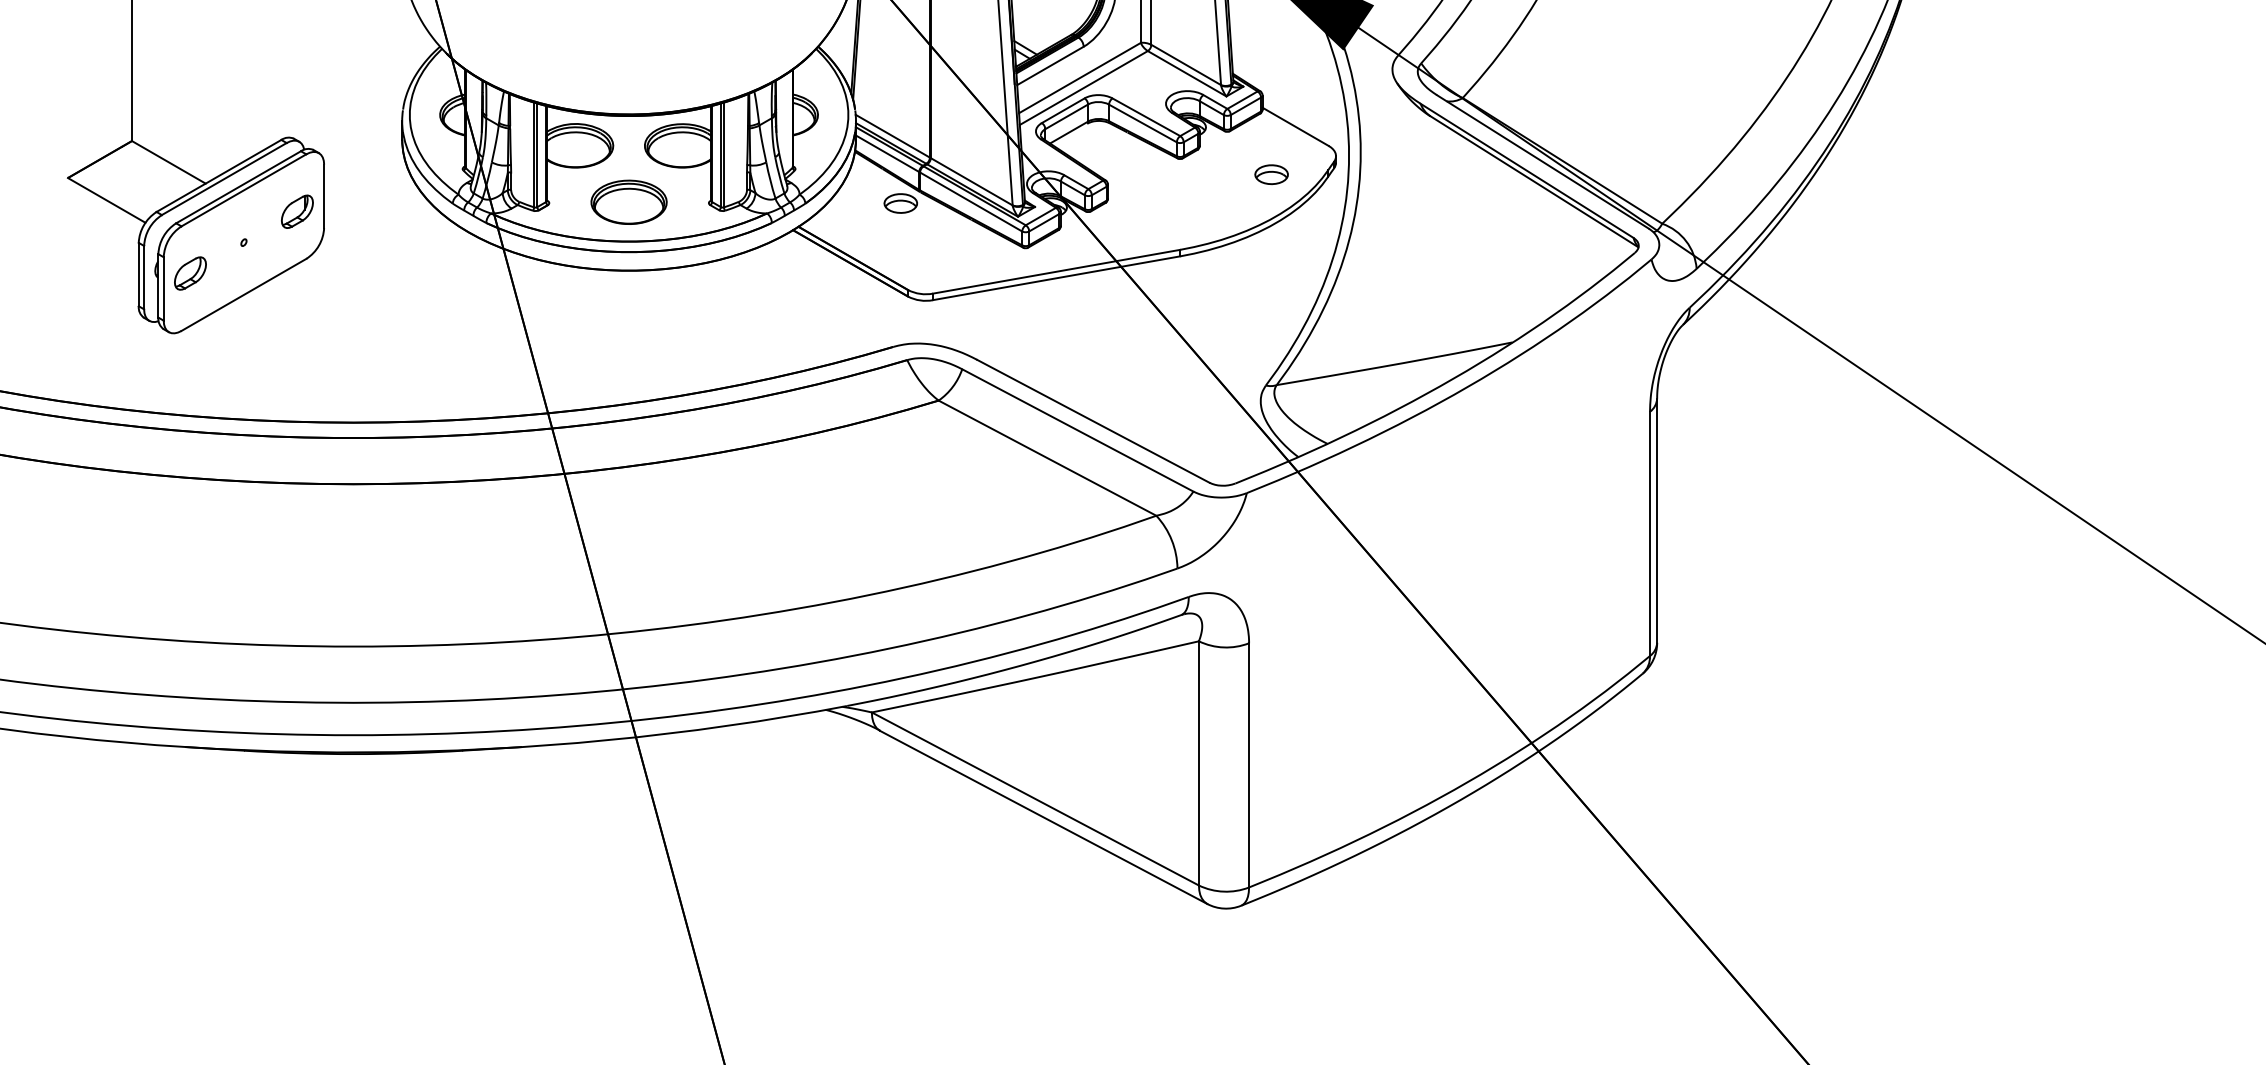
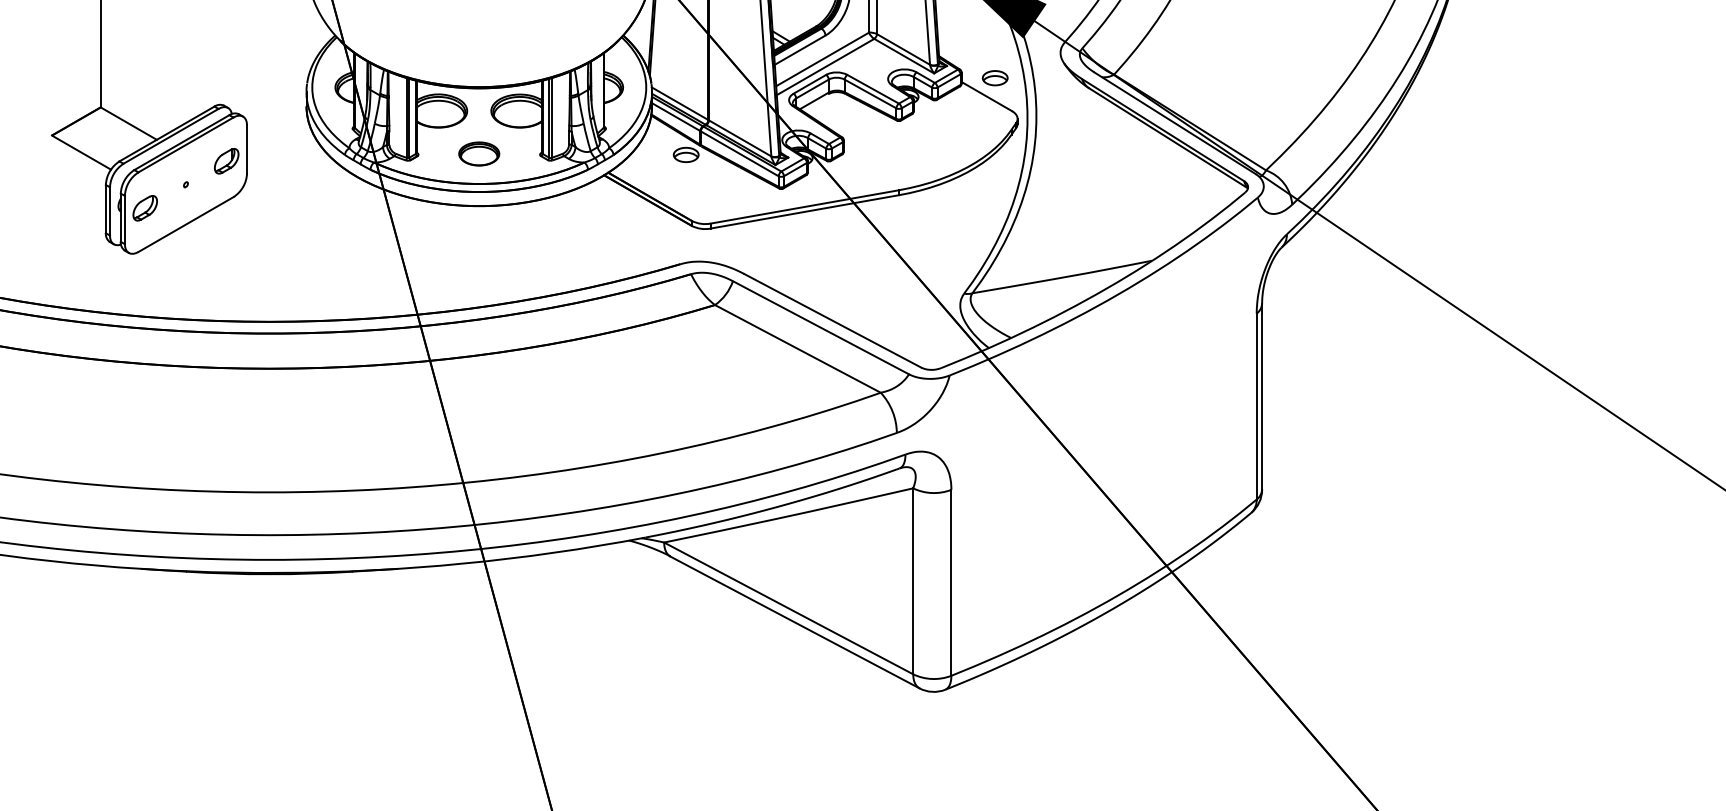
part: (1271, 174) -> (995, 78), moved
part: (628, 201) -> (478, 153), size x0.7

